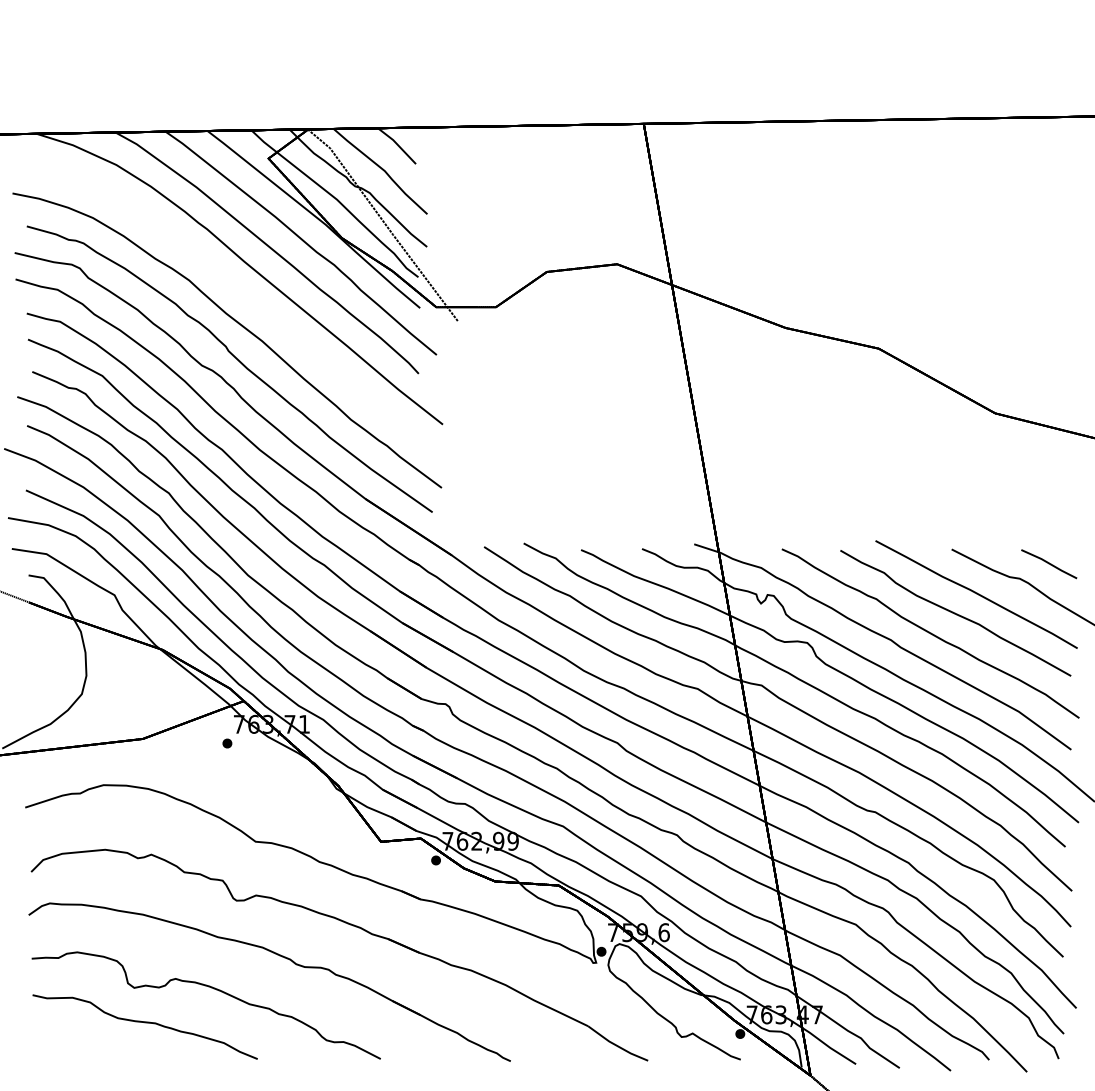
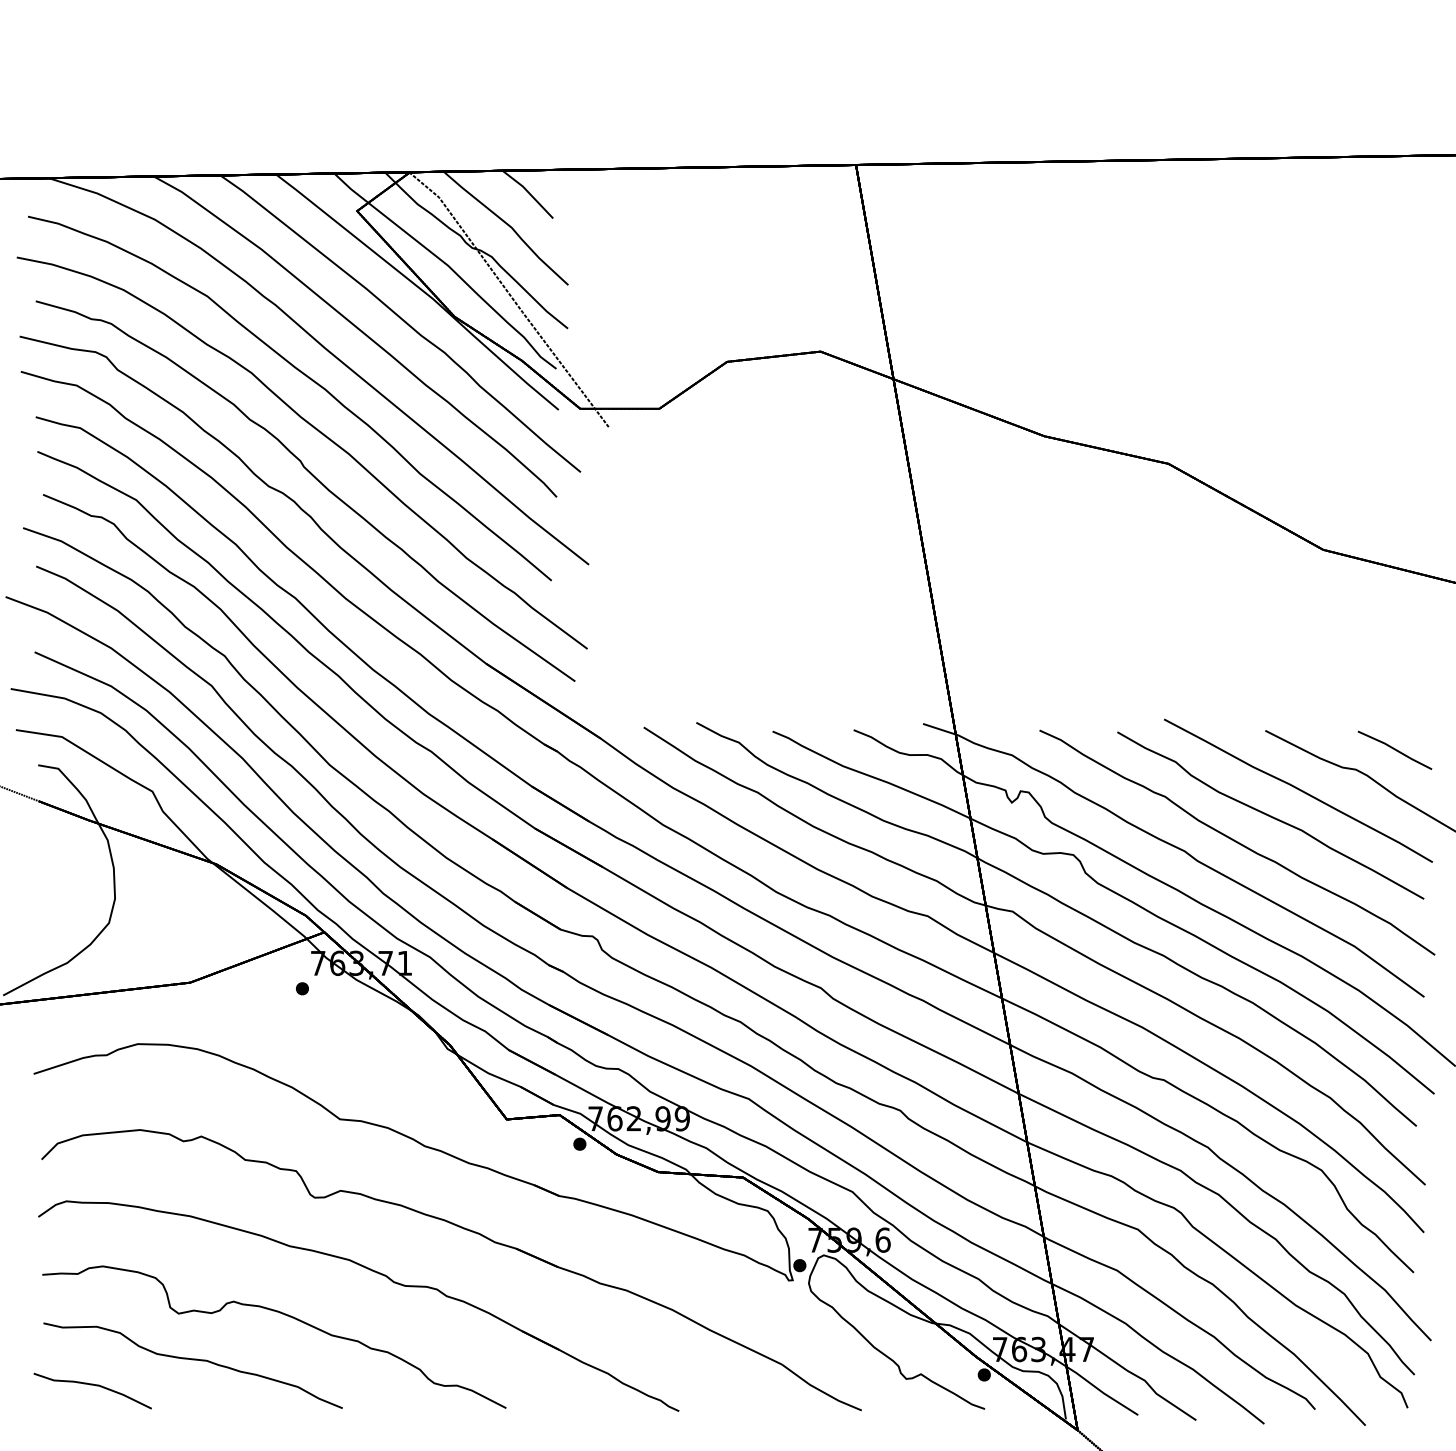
part: (229, 282) -> (305, 376), added
curve: (69, 1041) -> (92, 1385), added

